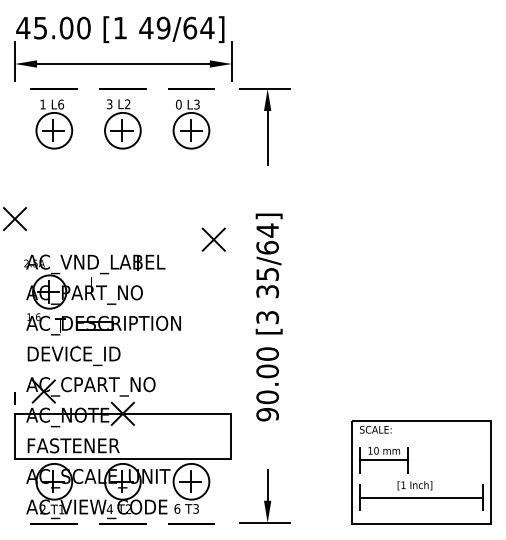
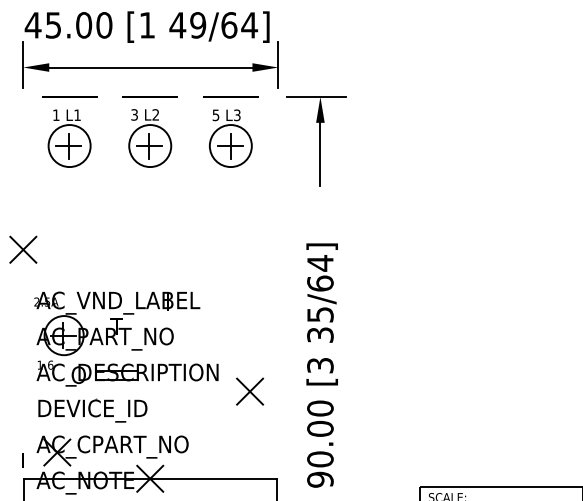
text: (61, 104) -> (78, 115), L6 -> L1
text: (178, 104) -> (215, 115), 0 -> 5
part: (213, 239) -> (249, 391), moved
text: (94, 284) -> (116, 326), I -> T
text: (61, 325) -> (78, 374), T -> O

